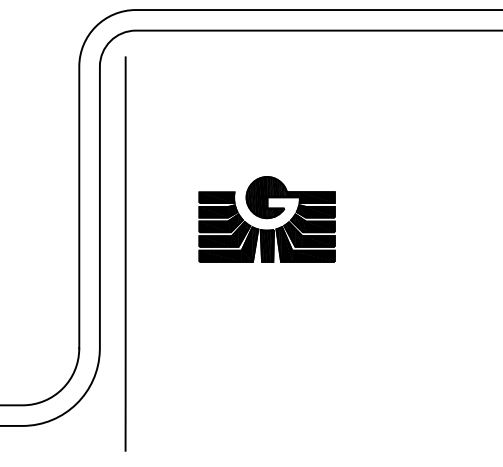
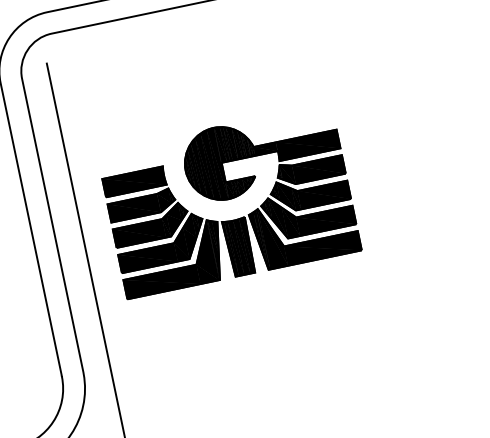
part: (266, 219) -> (228, 201), size x1.67

